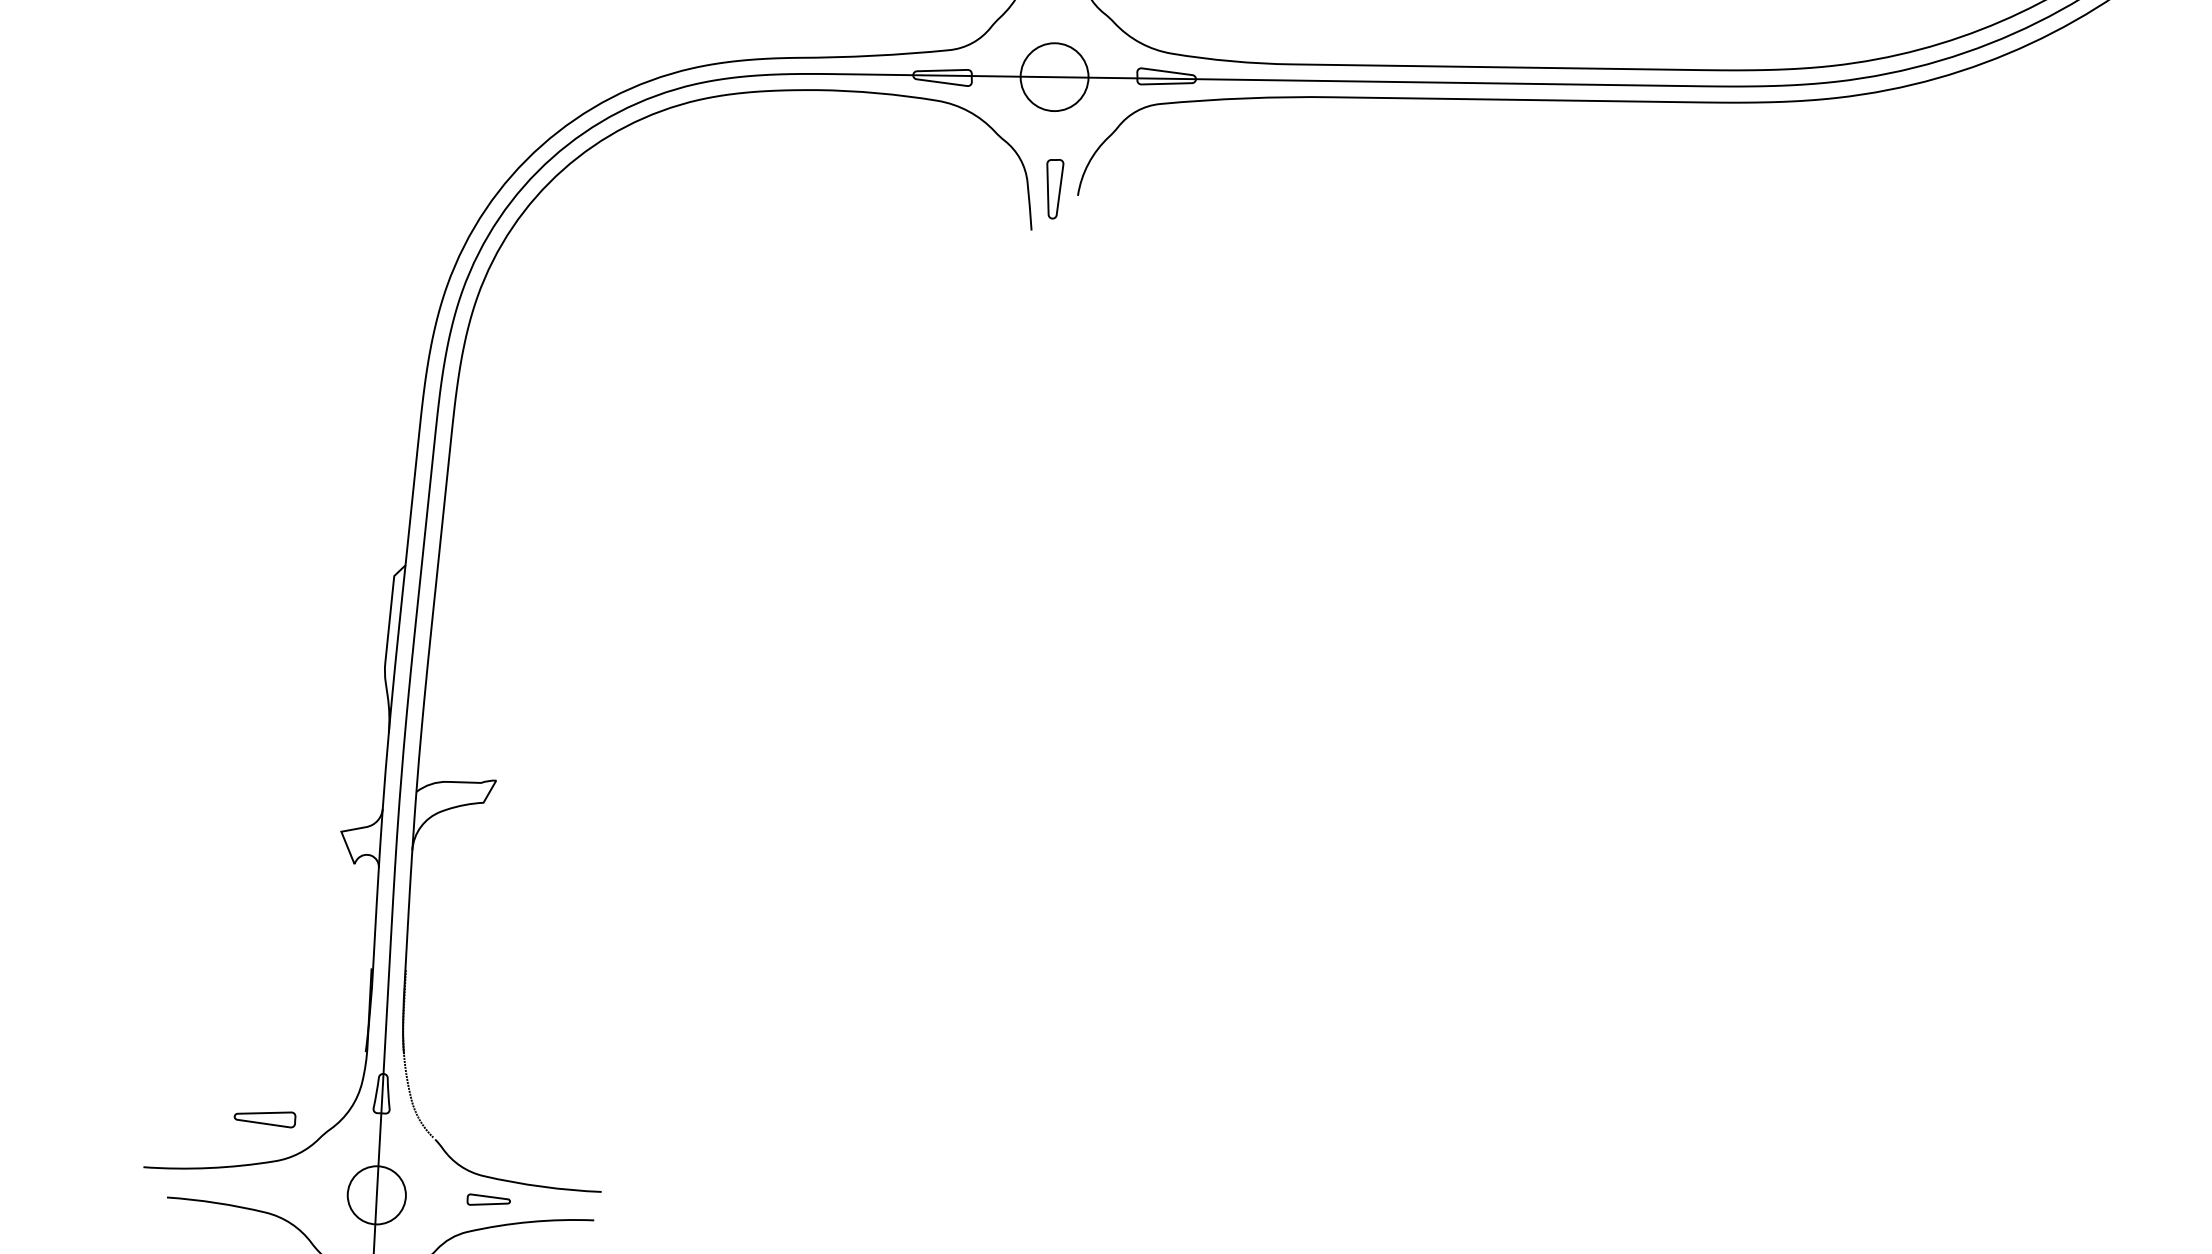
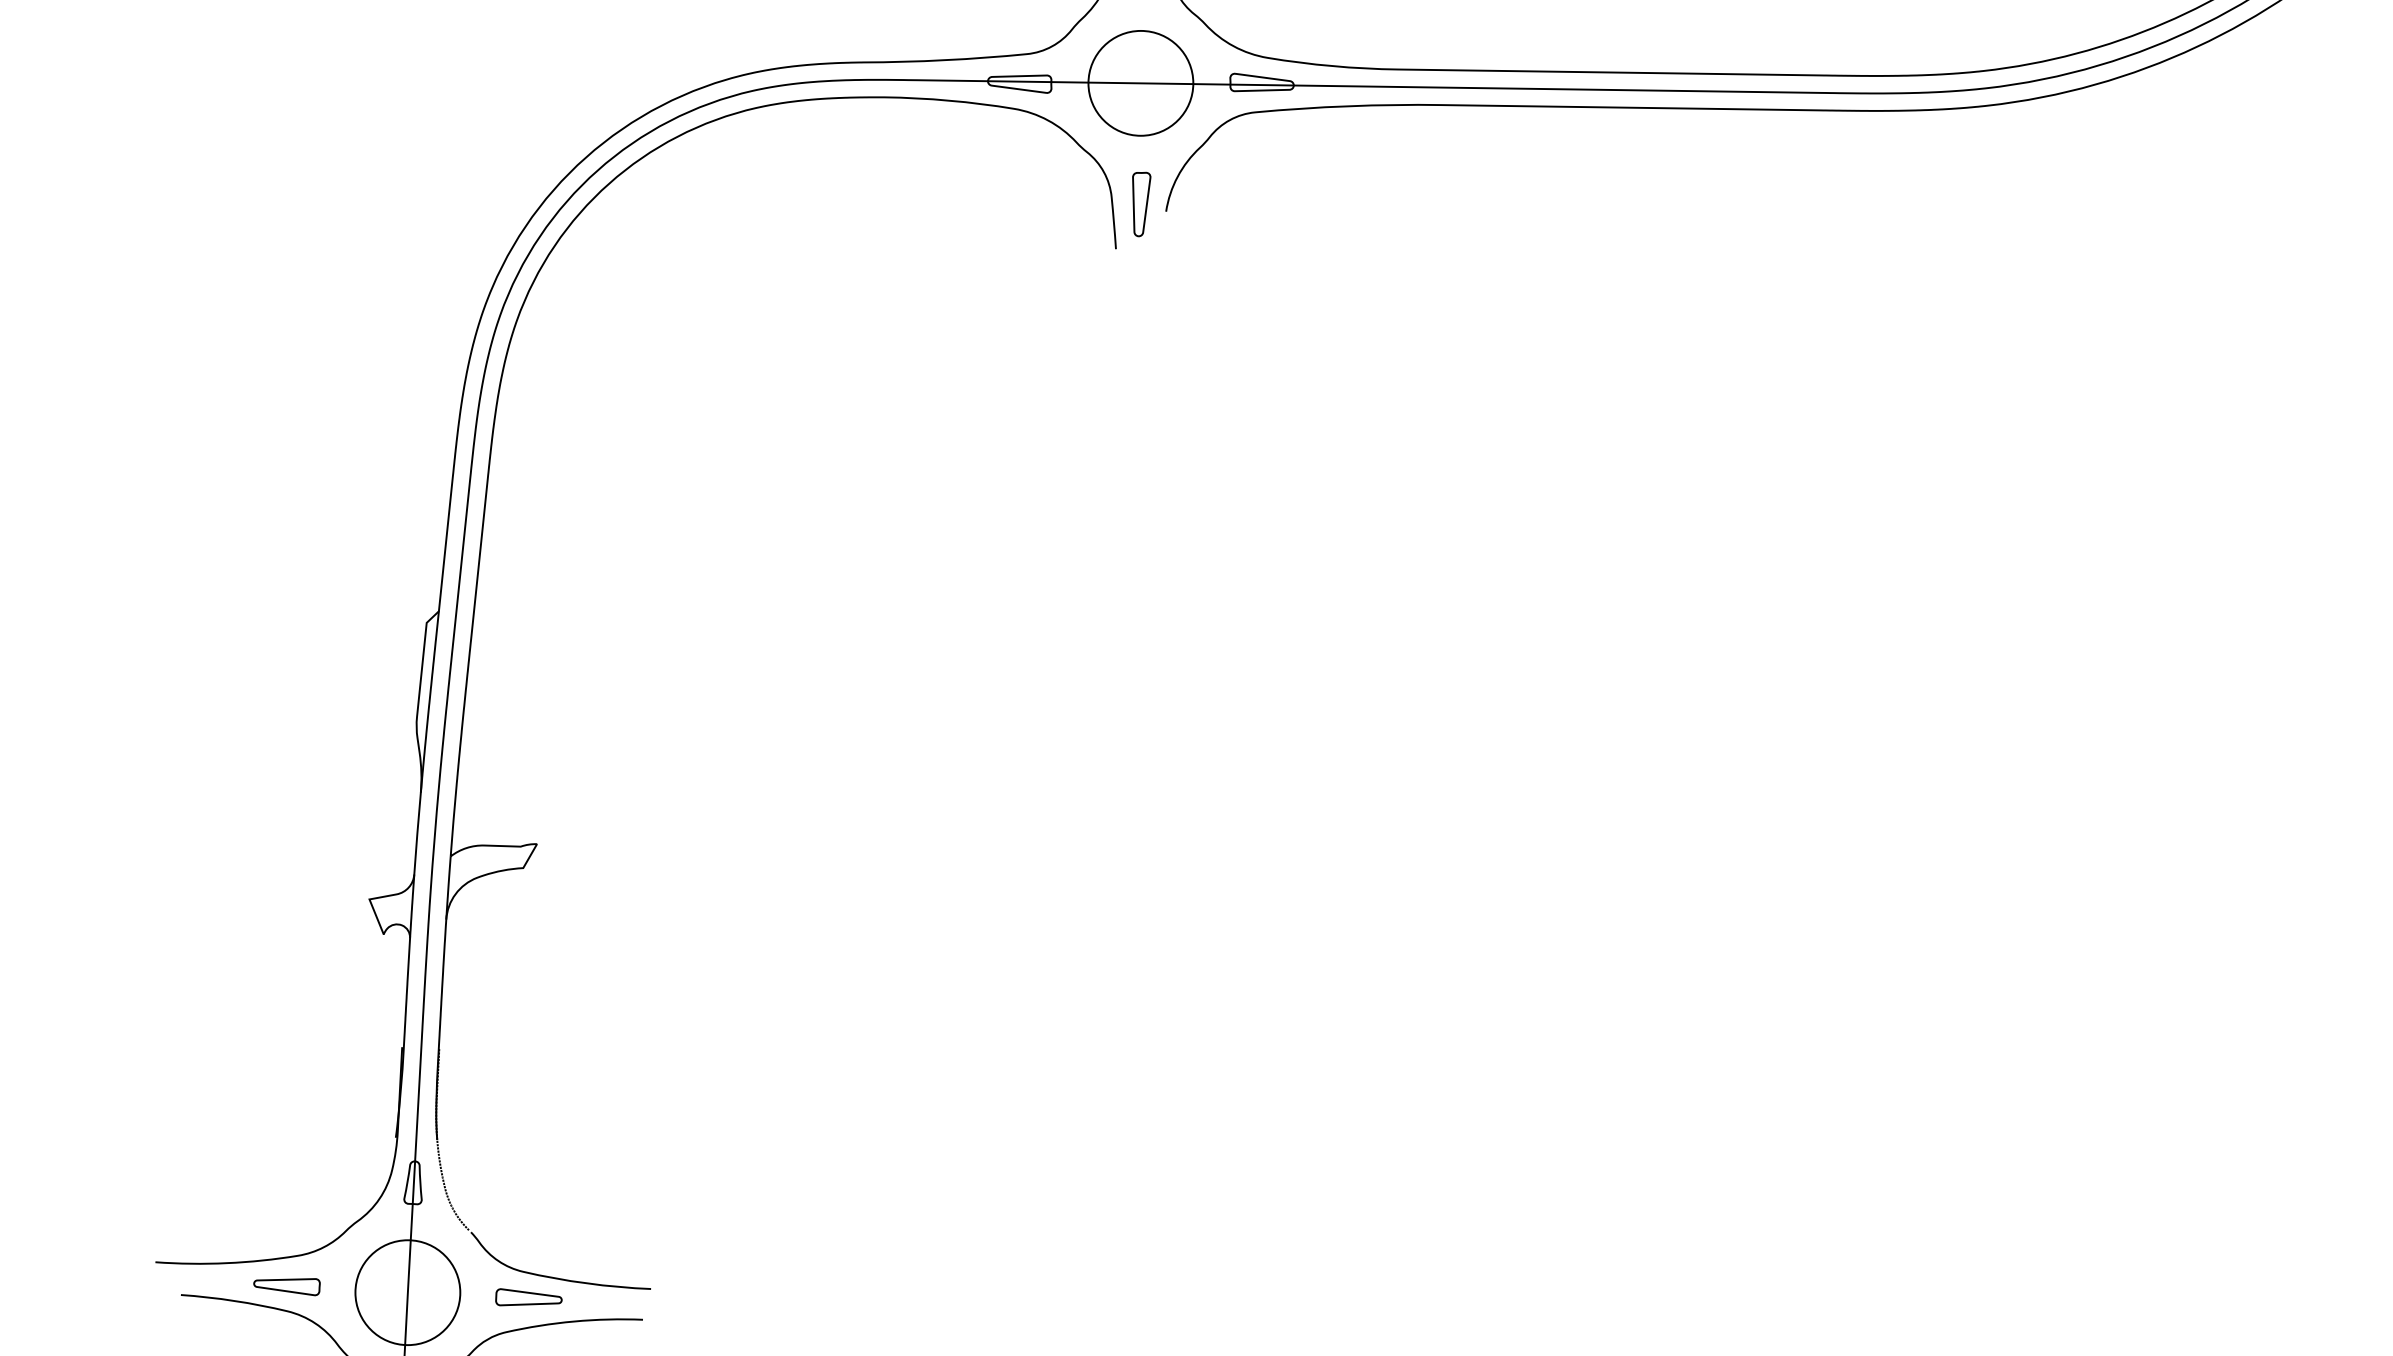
circle: (1054, 76) -> (1140, 82), size x1.43
part: (264, 1120) -> (286, 1287), moved
circle: (376, 1195) -> (407, 1292), size x1.67
part: (488, 1199) -> (528, 1297), size x1.43

